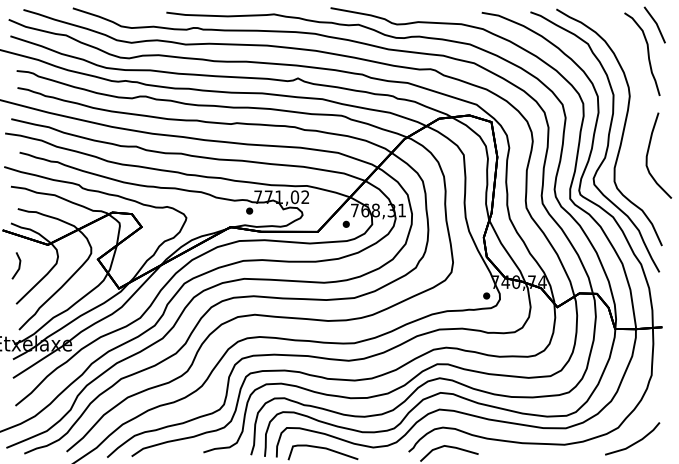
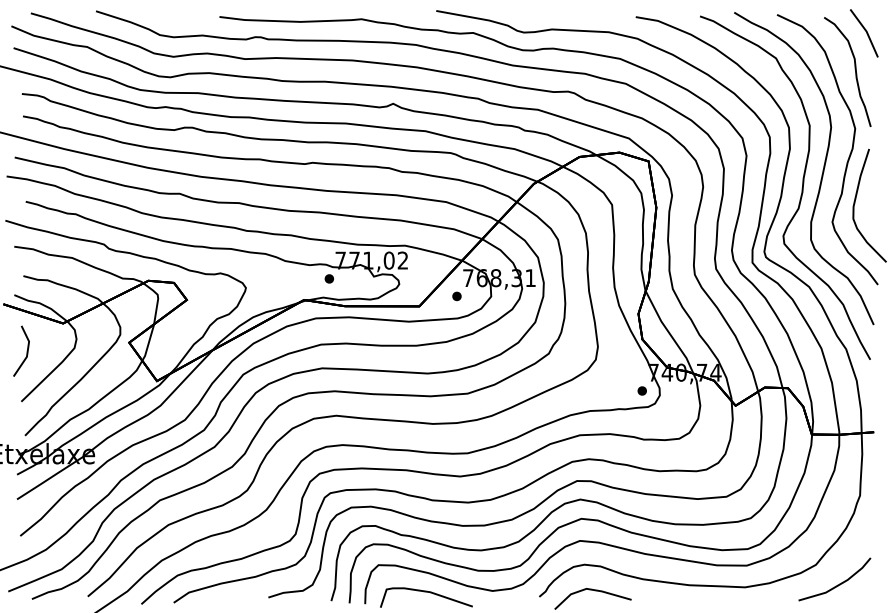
part: (642, 118) -> (848, 156), added
part: (16, 265) -> (21, 350), size x1.43

